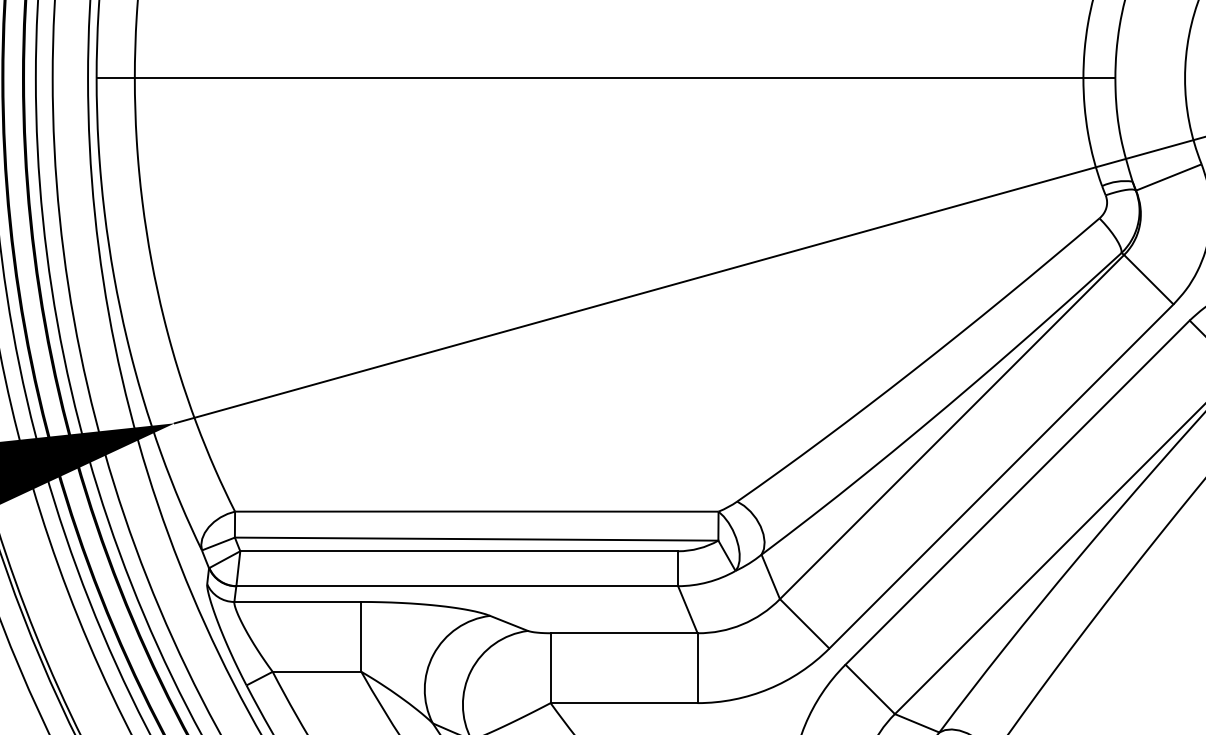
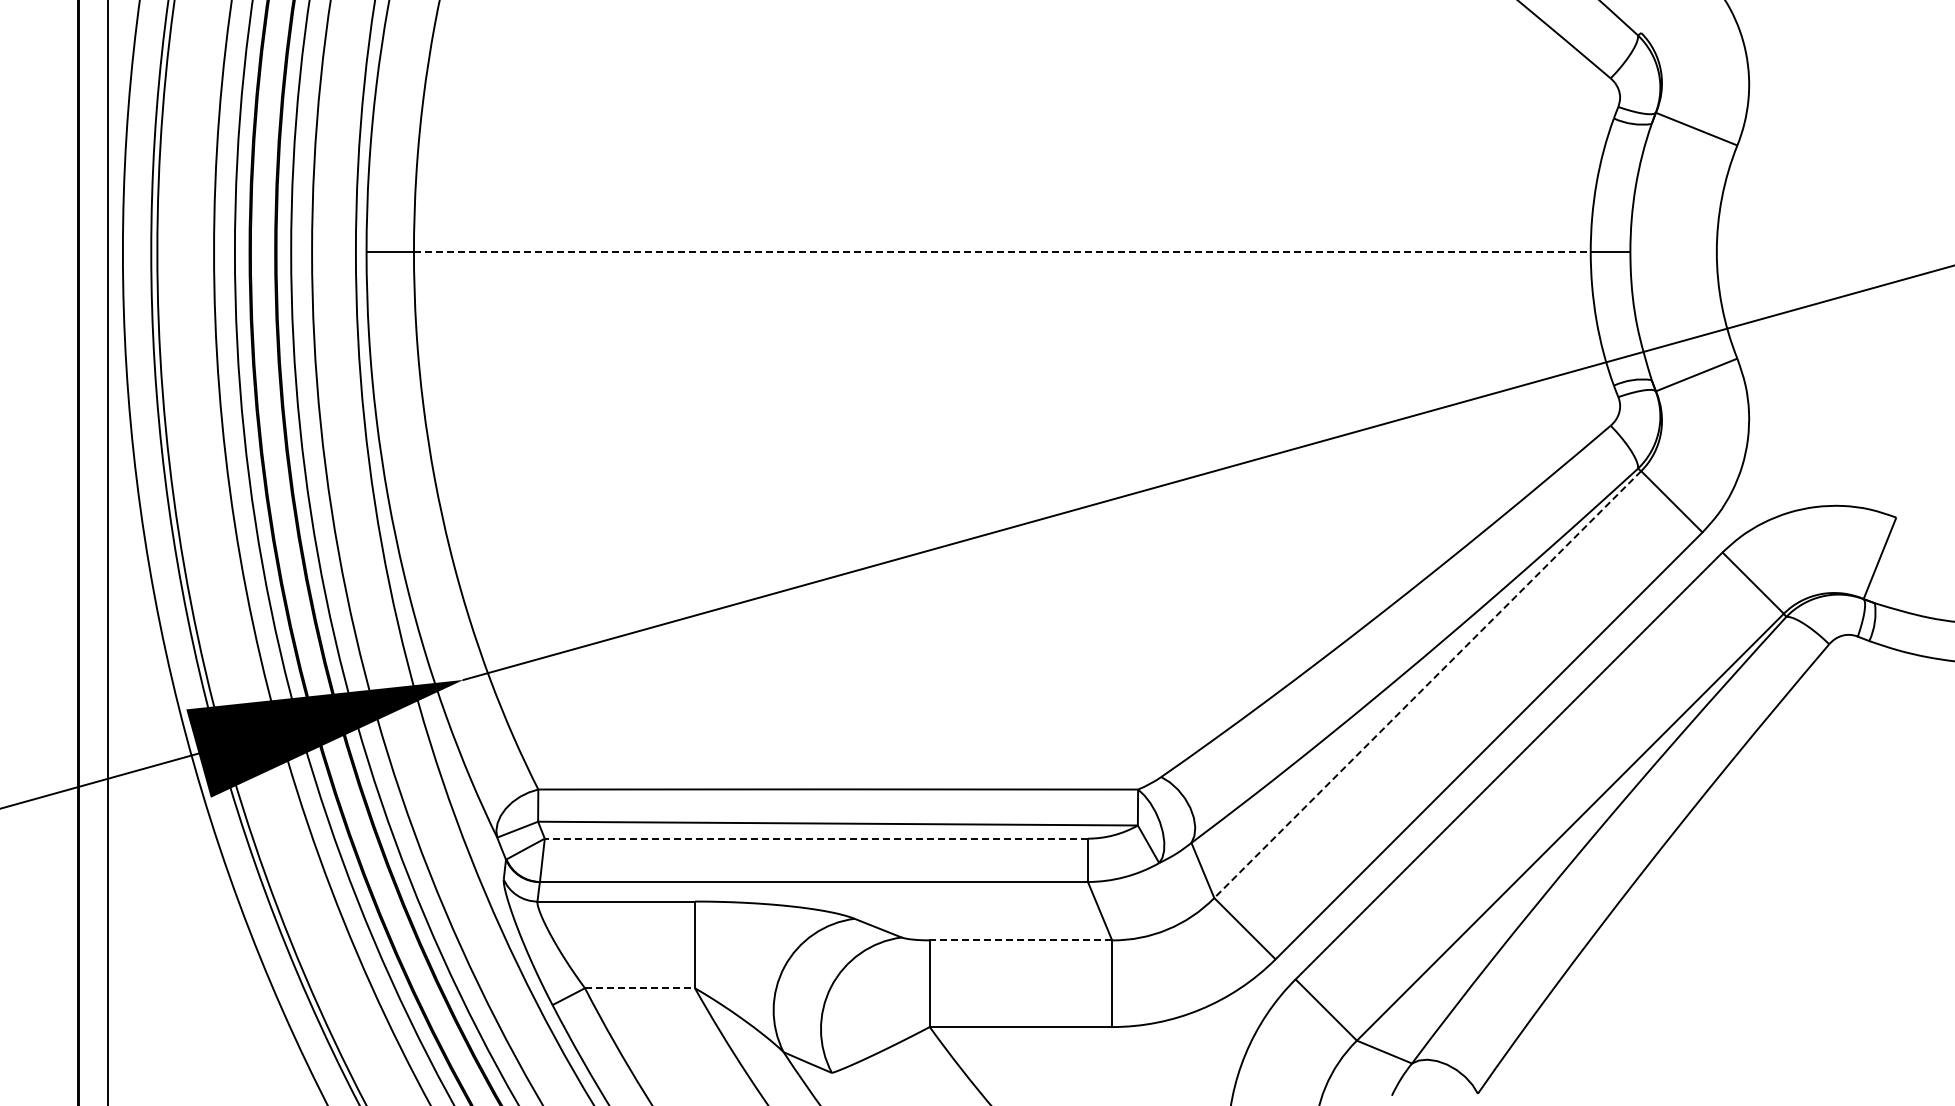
line: (609, 78) -> (1002, 252), solid -> dashed
line: (951, 426) -> (1427, 684), solid -> dashed
line: (459, 551) -> (816, 838), solid -> dashed
line: (623, 633) -> (1020, 940), solid -> dashed
line: (316, 672) -> (639, 988), solid -> dashed

